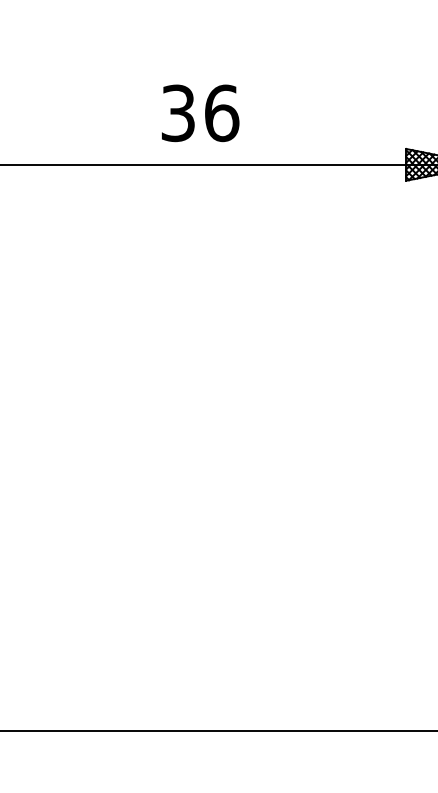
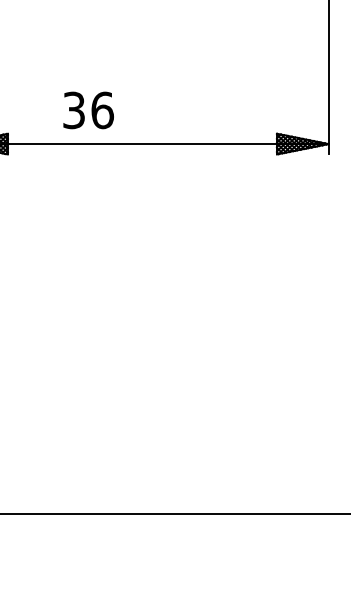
text: (200, 113) -> (88, 110), moved

